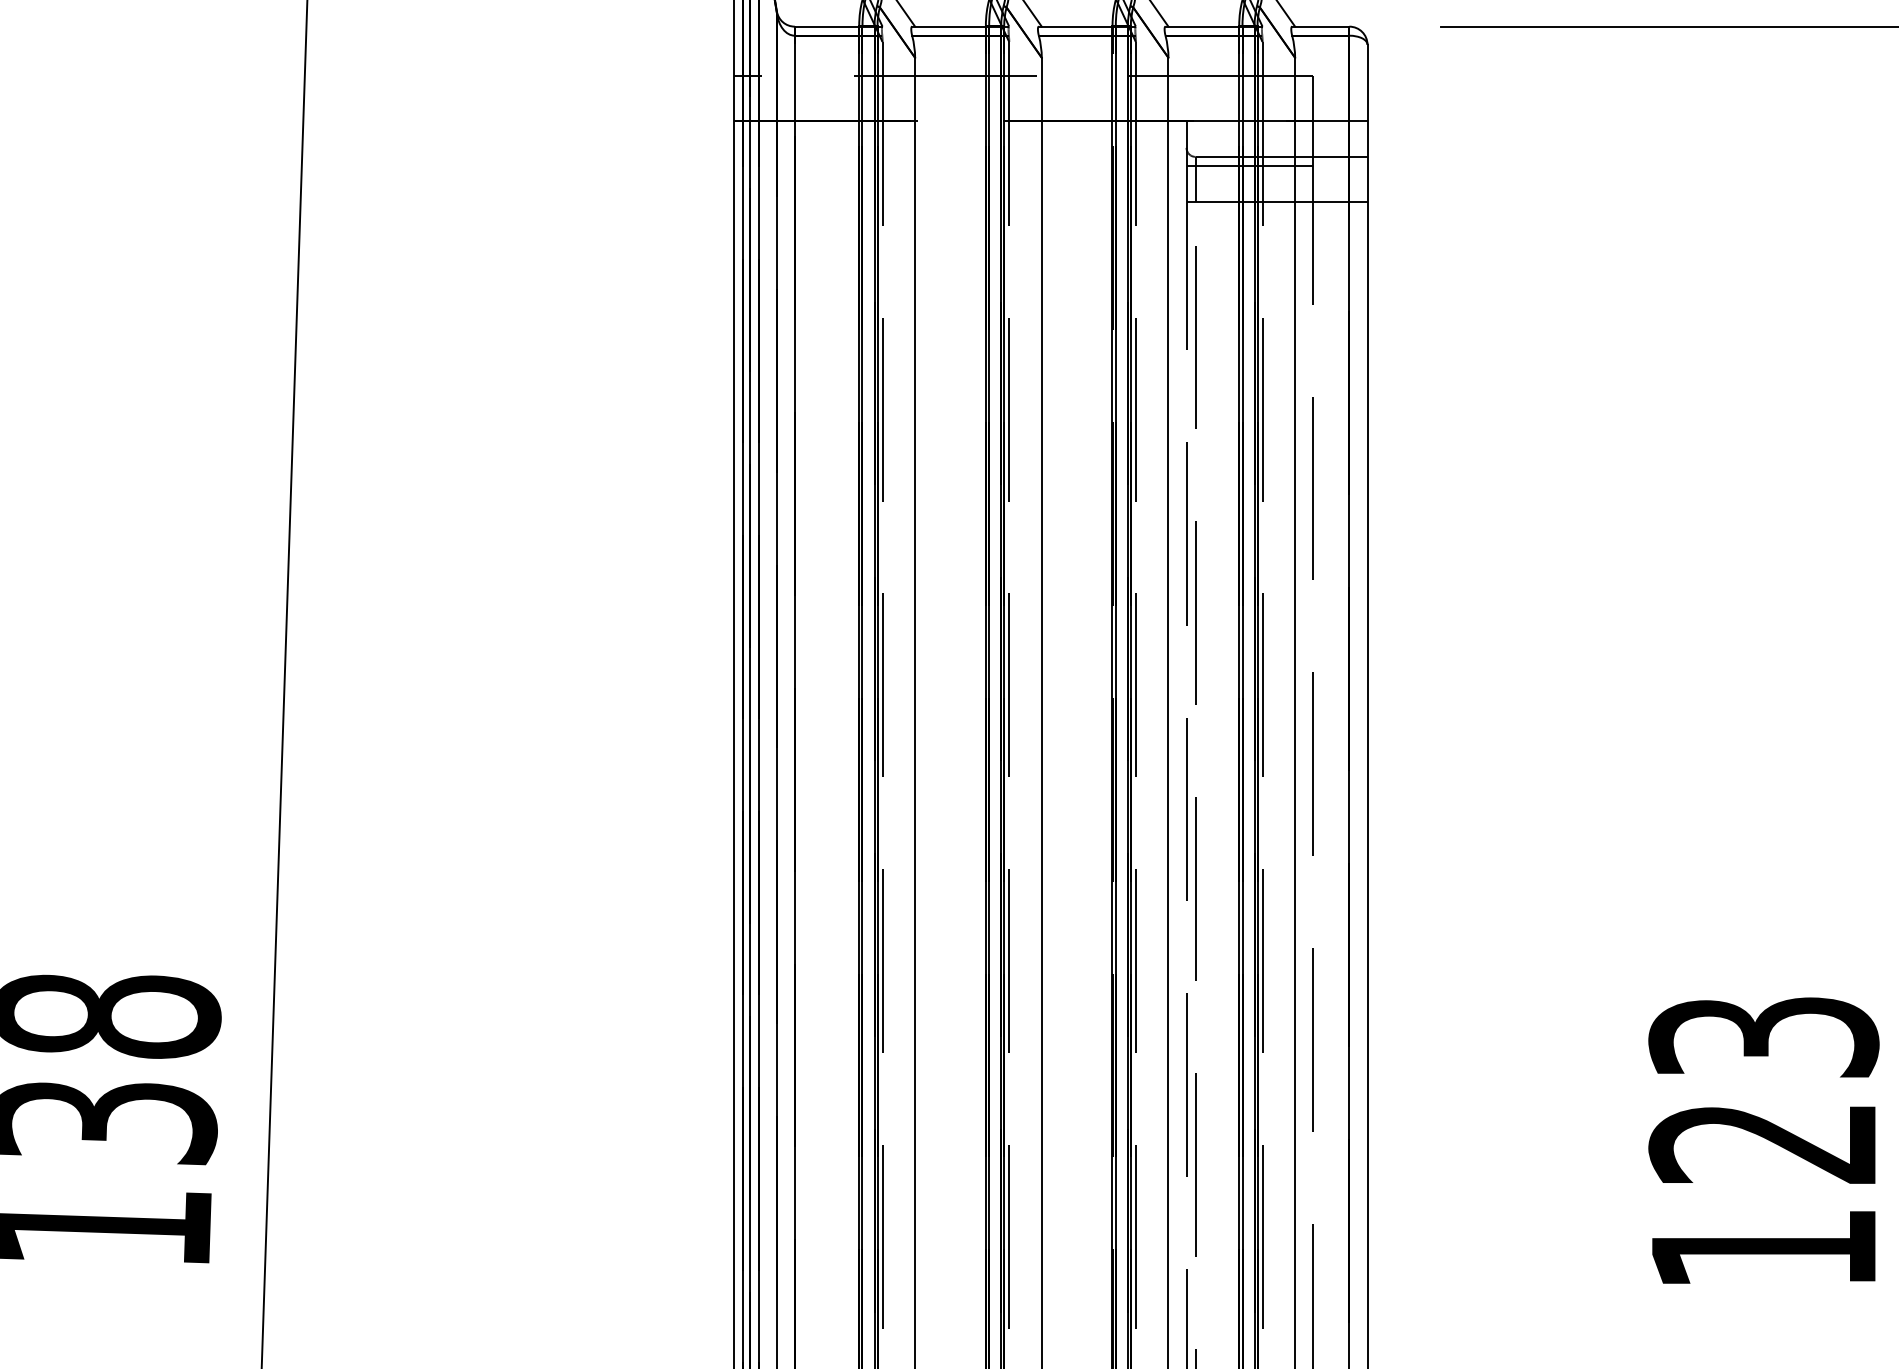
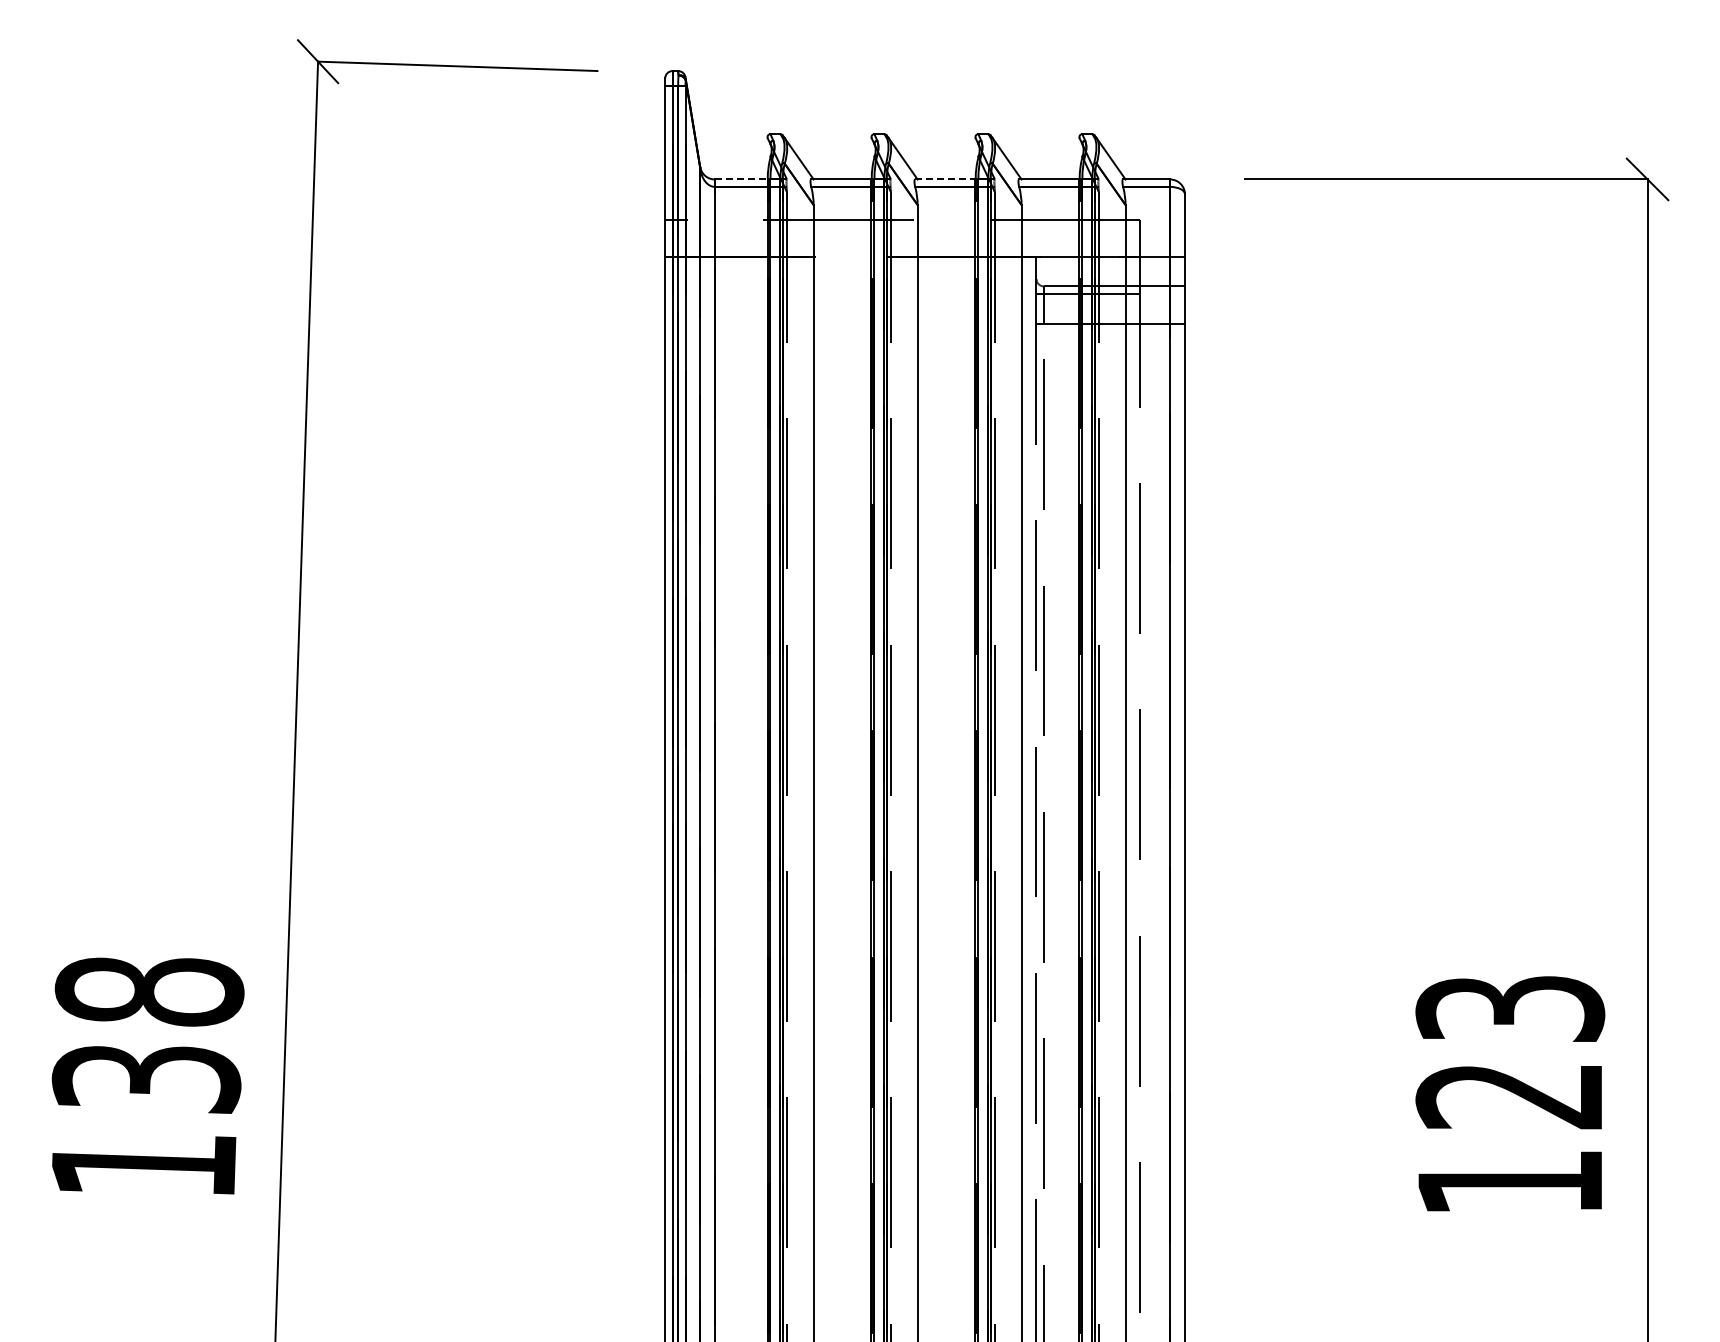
line: (827, 26) -> (741, 179), solid -> dashed
line: (1075, 26) -> (945, 179), solid -> dashed

